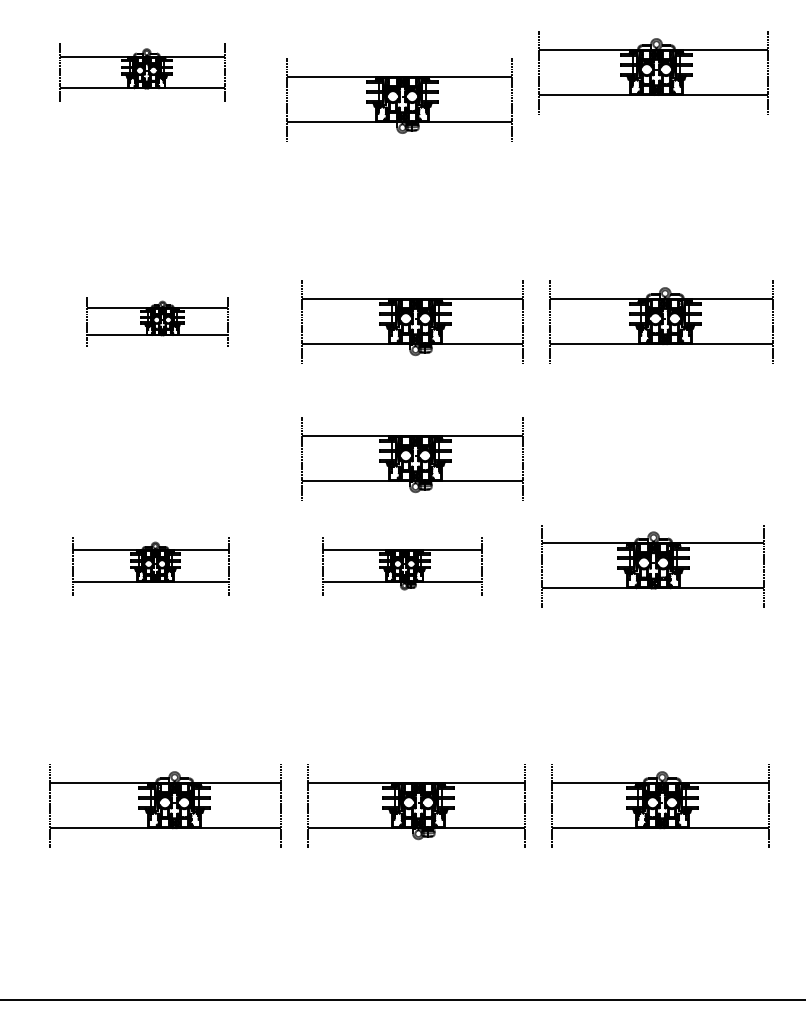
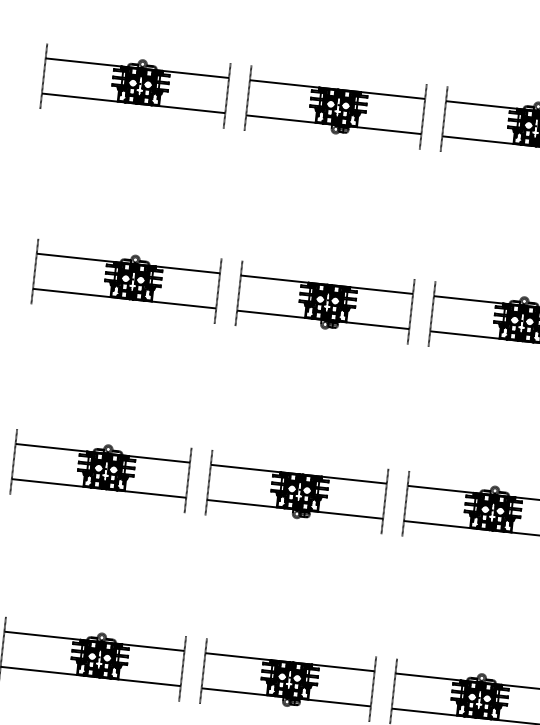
part: (142, 72) -> (135, 85), size x1.43
part: (399, 99) -> (335, 107), moved
part: (157, 321) -> (126, 280), size x1.67
part: (412, 458) -> (313, 408), removed
part: (150, 566) -> (100, 471), size x1.43
part: (402, 566) -> (296, 492), size x1.43

